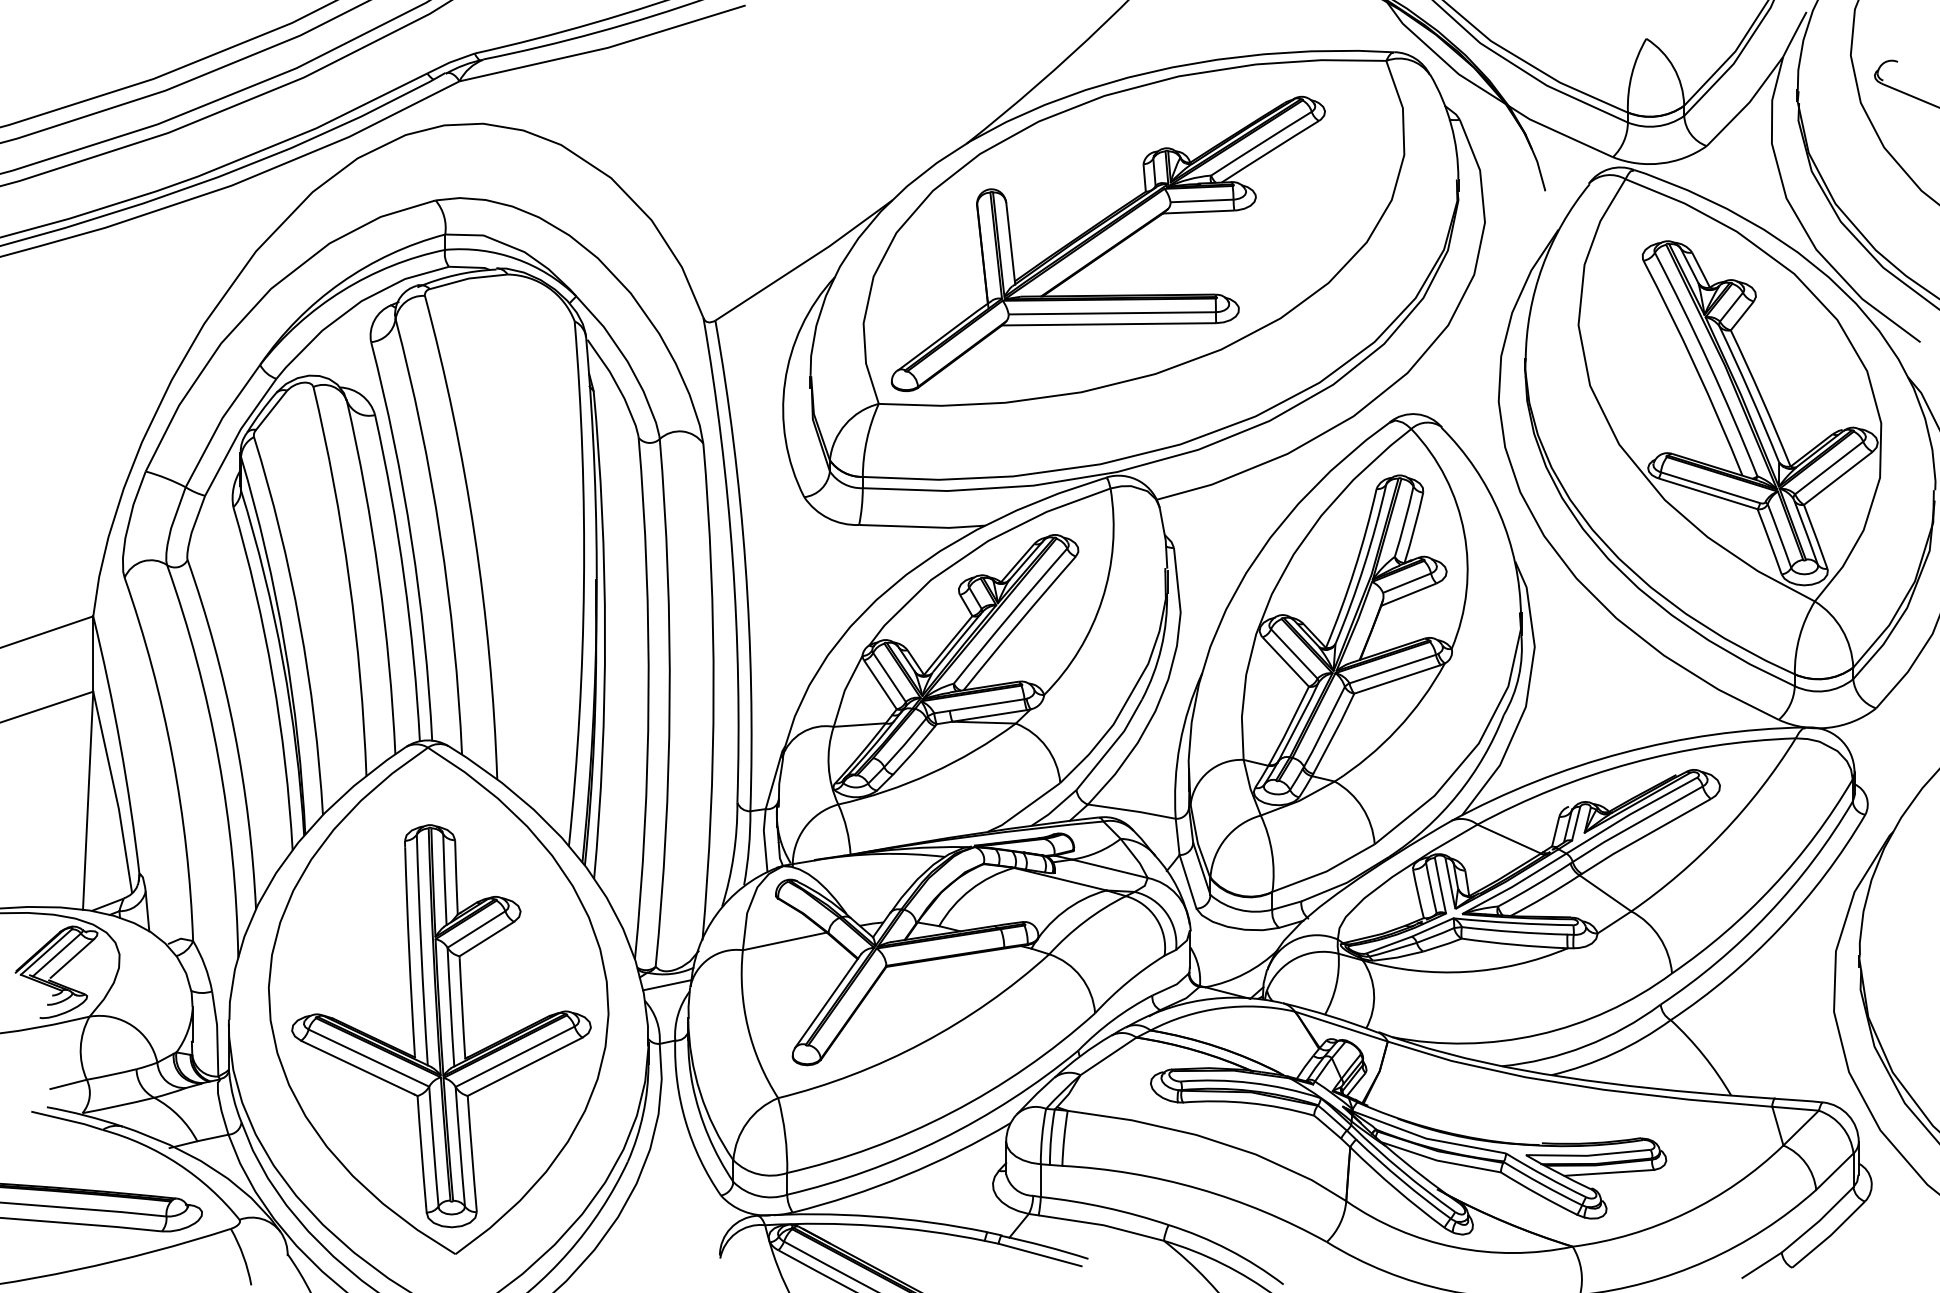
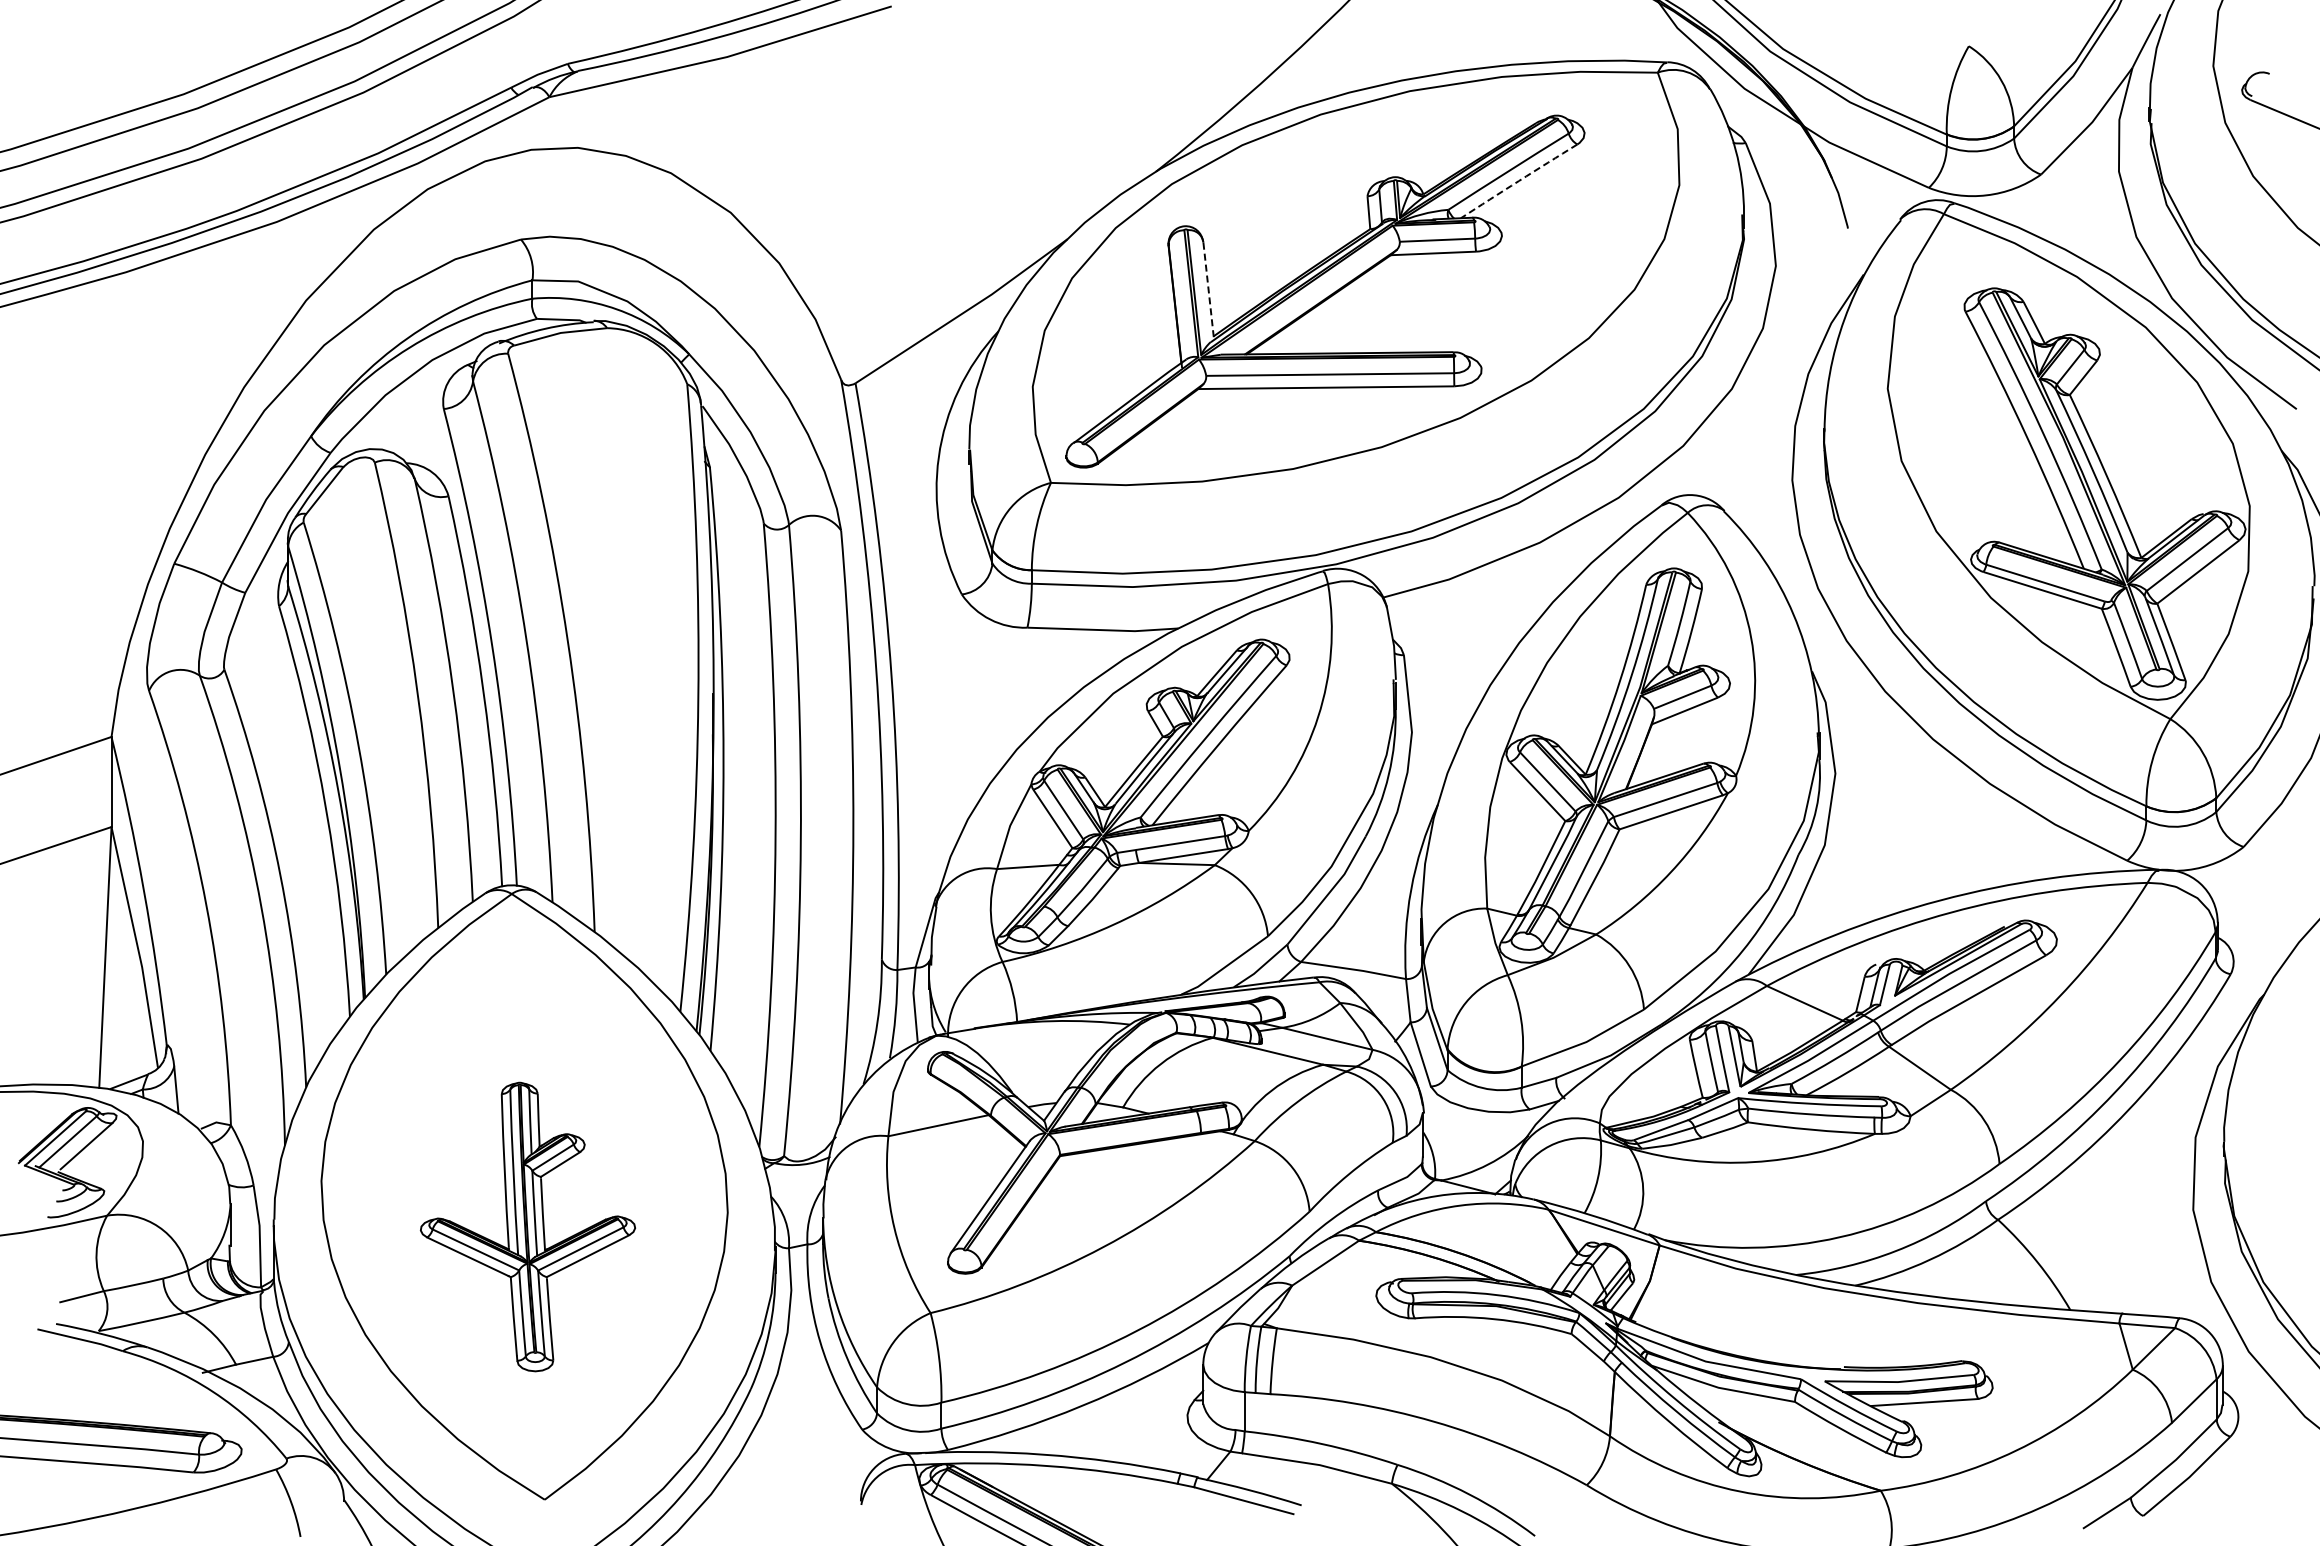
arc: (1269, 151) -> (1518, 181), solid -> dashed
line: (1010, 244) -> (1208, 292), solid -> dashed
line: (667, 984) -> (798, 1177), removed
part: (441, 1025) -> (527, 1226), size x0.6

